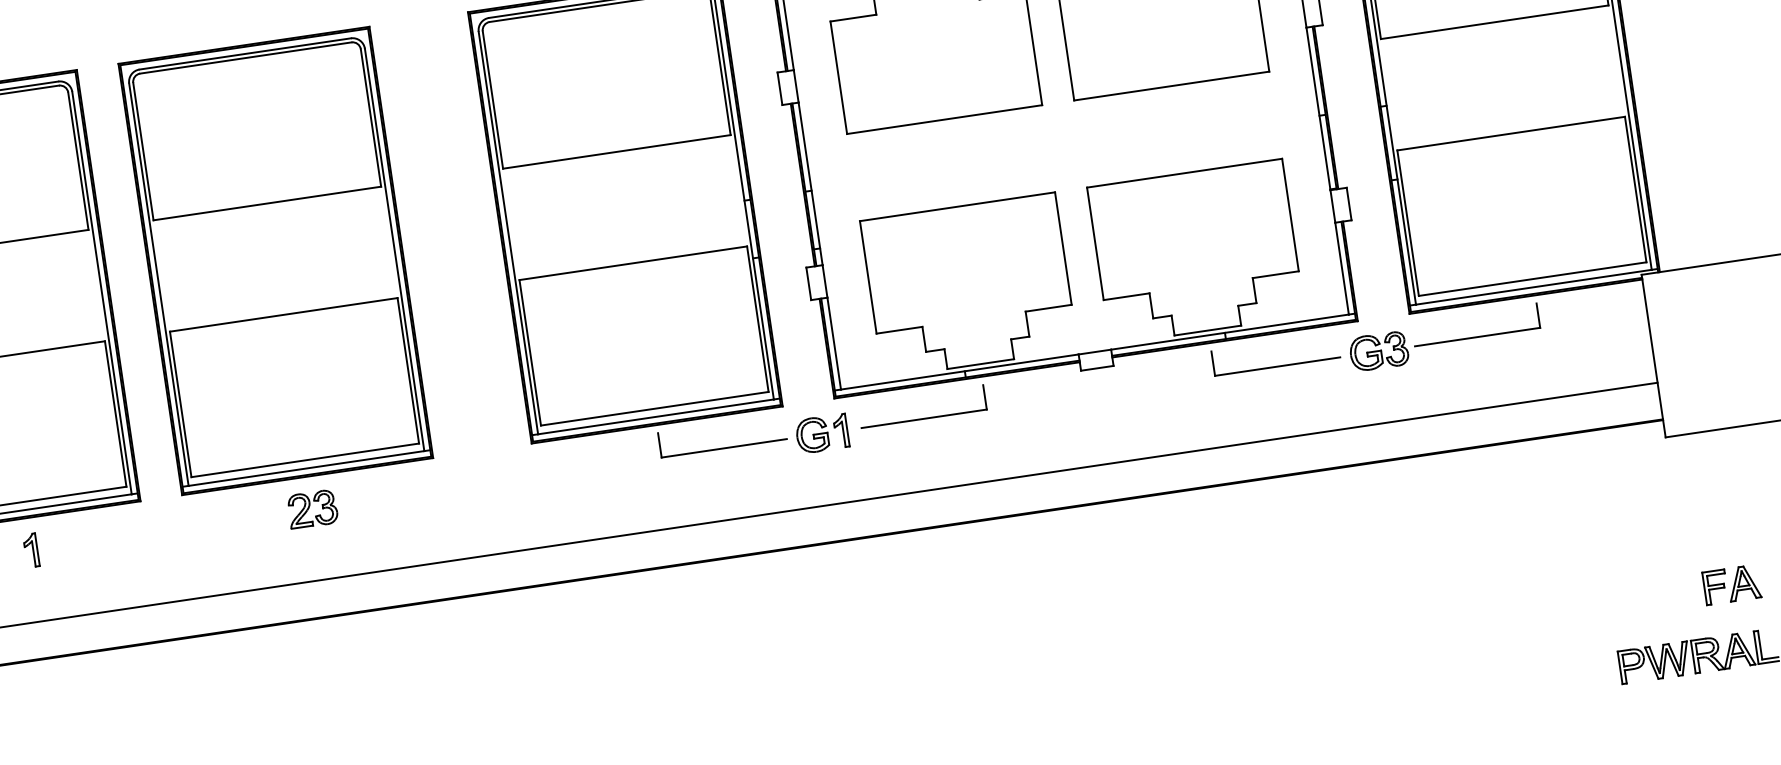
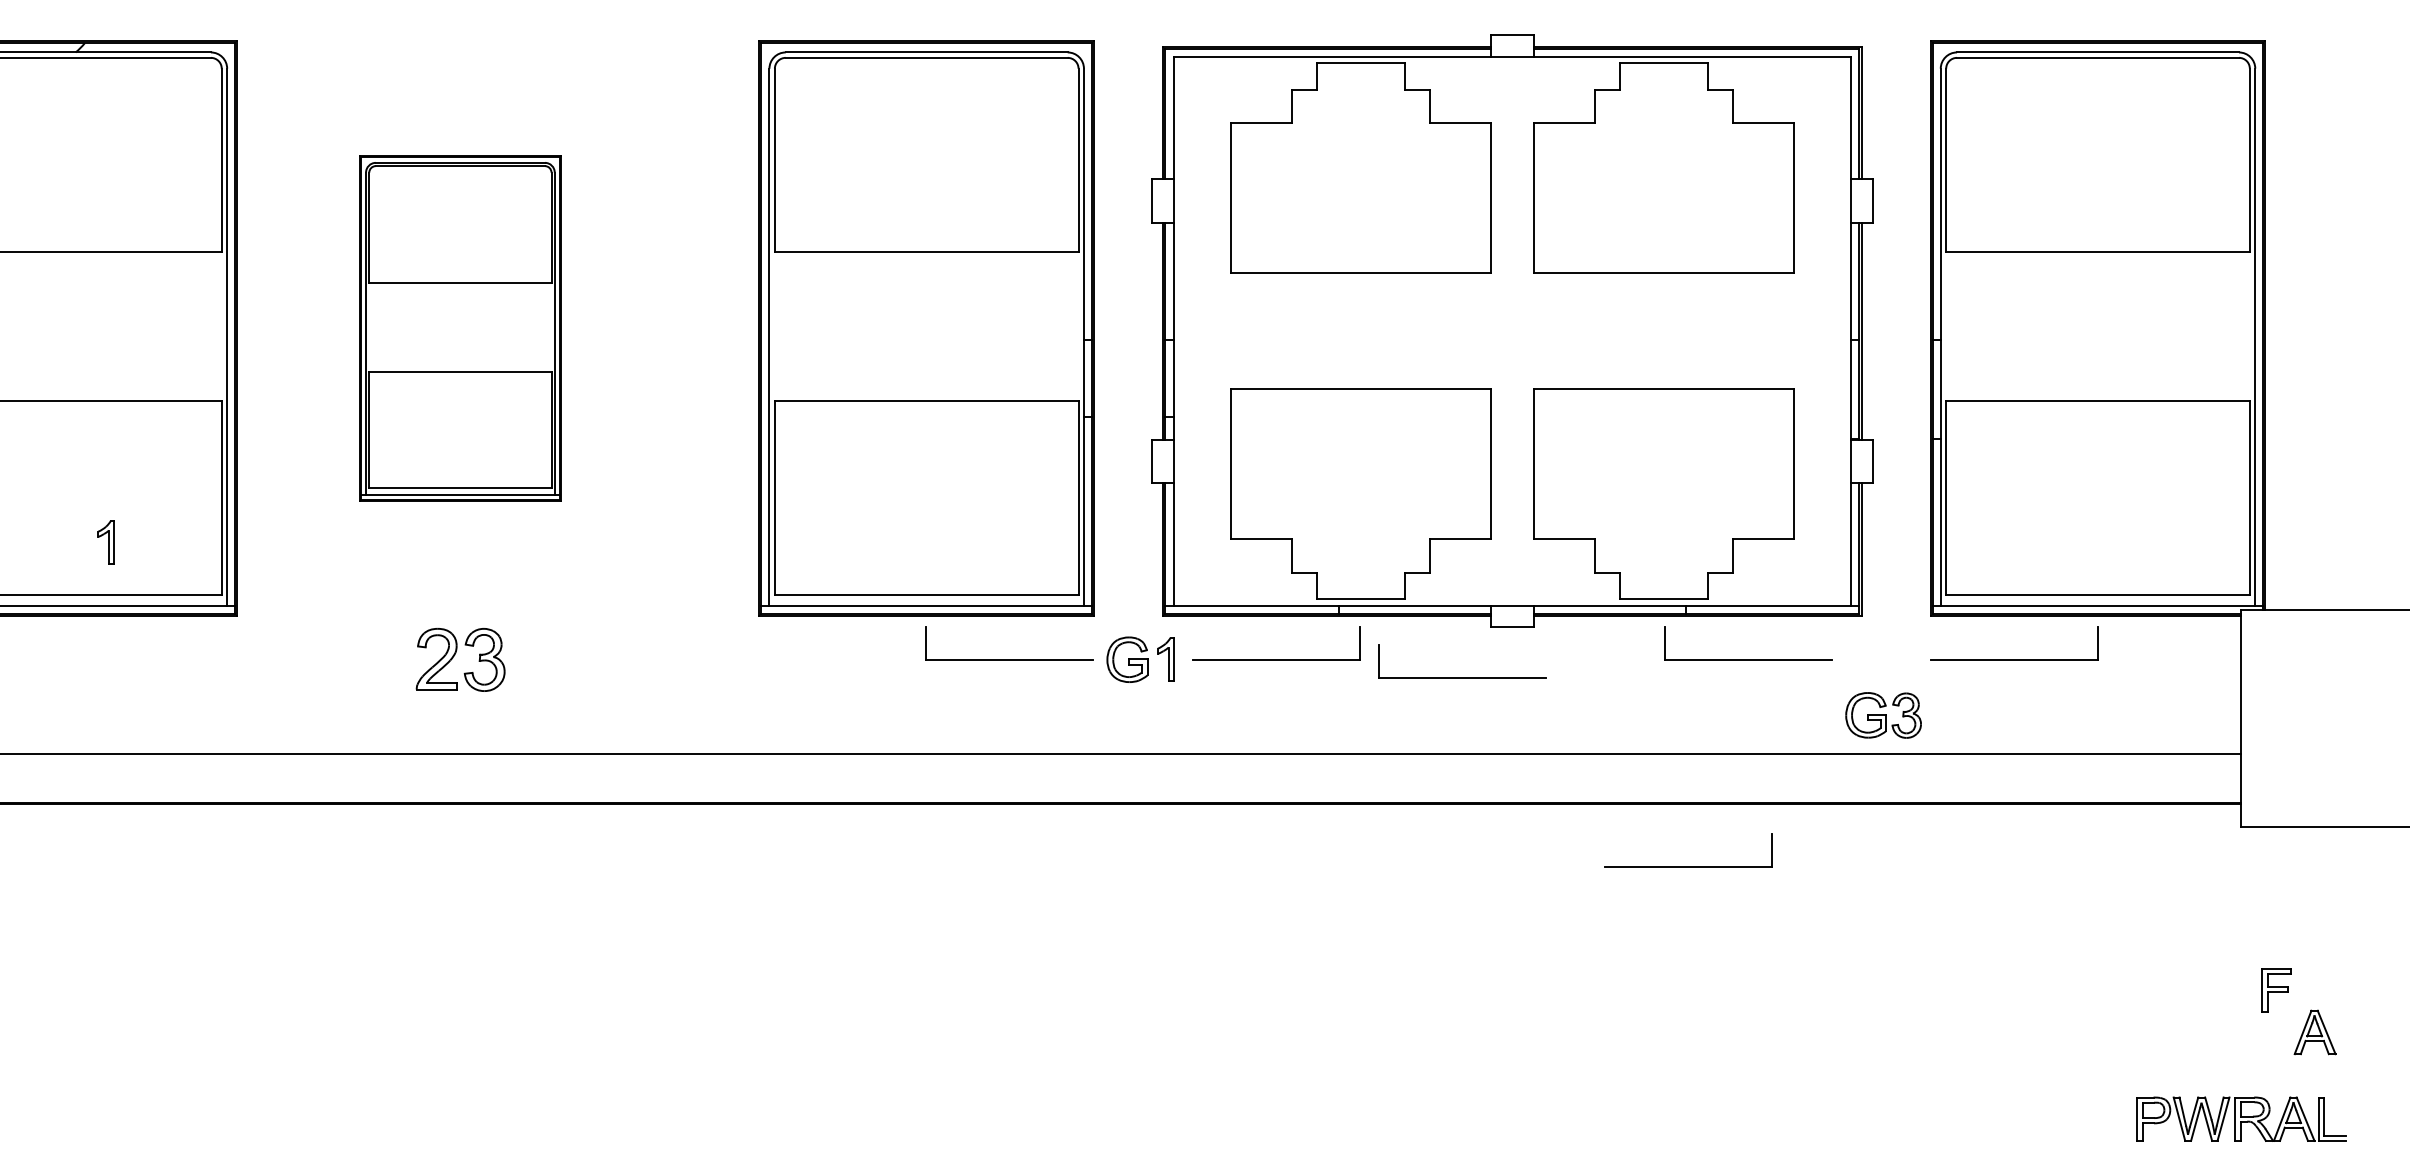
part: (275, 260) -> (460, 328), size x0.6
part: (1379, 351) -> (1883, 715), moved
part: (1065, 411) -> (1462, 677), added
part: (312, 509) -> (460, 660), size x1.4
part: (1255, 528) -> (1688, 866), added
part: (30, 550) -> (105, 542), moved
part: (1715, 587) -> (2276, 990), moved

